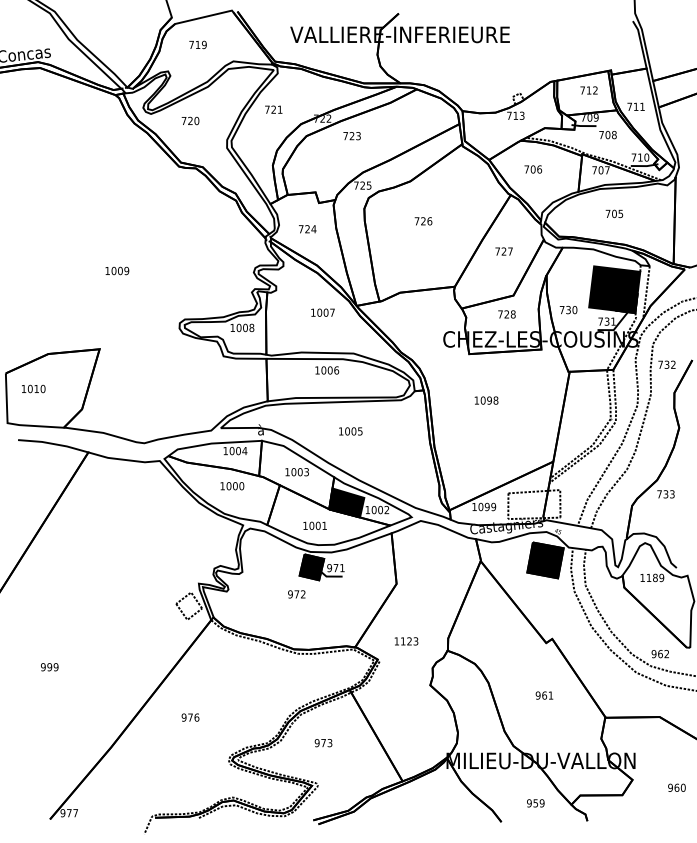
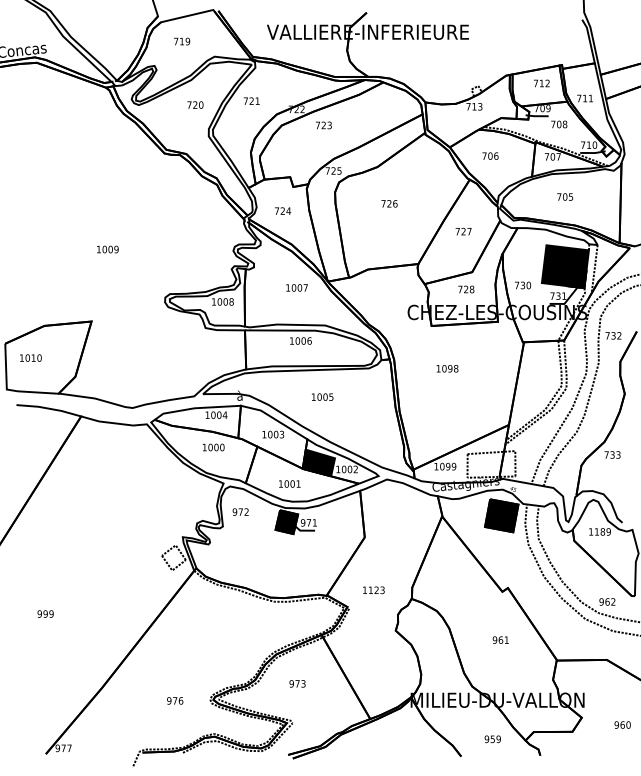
text: (190, 120) -> (195, 104), moved
text: (296, 594) -> (240, 512), moved
text: (190, 717) -> (175, 700), moved

